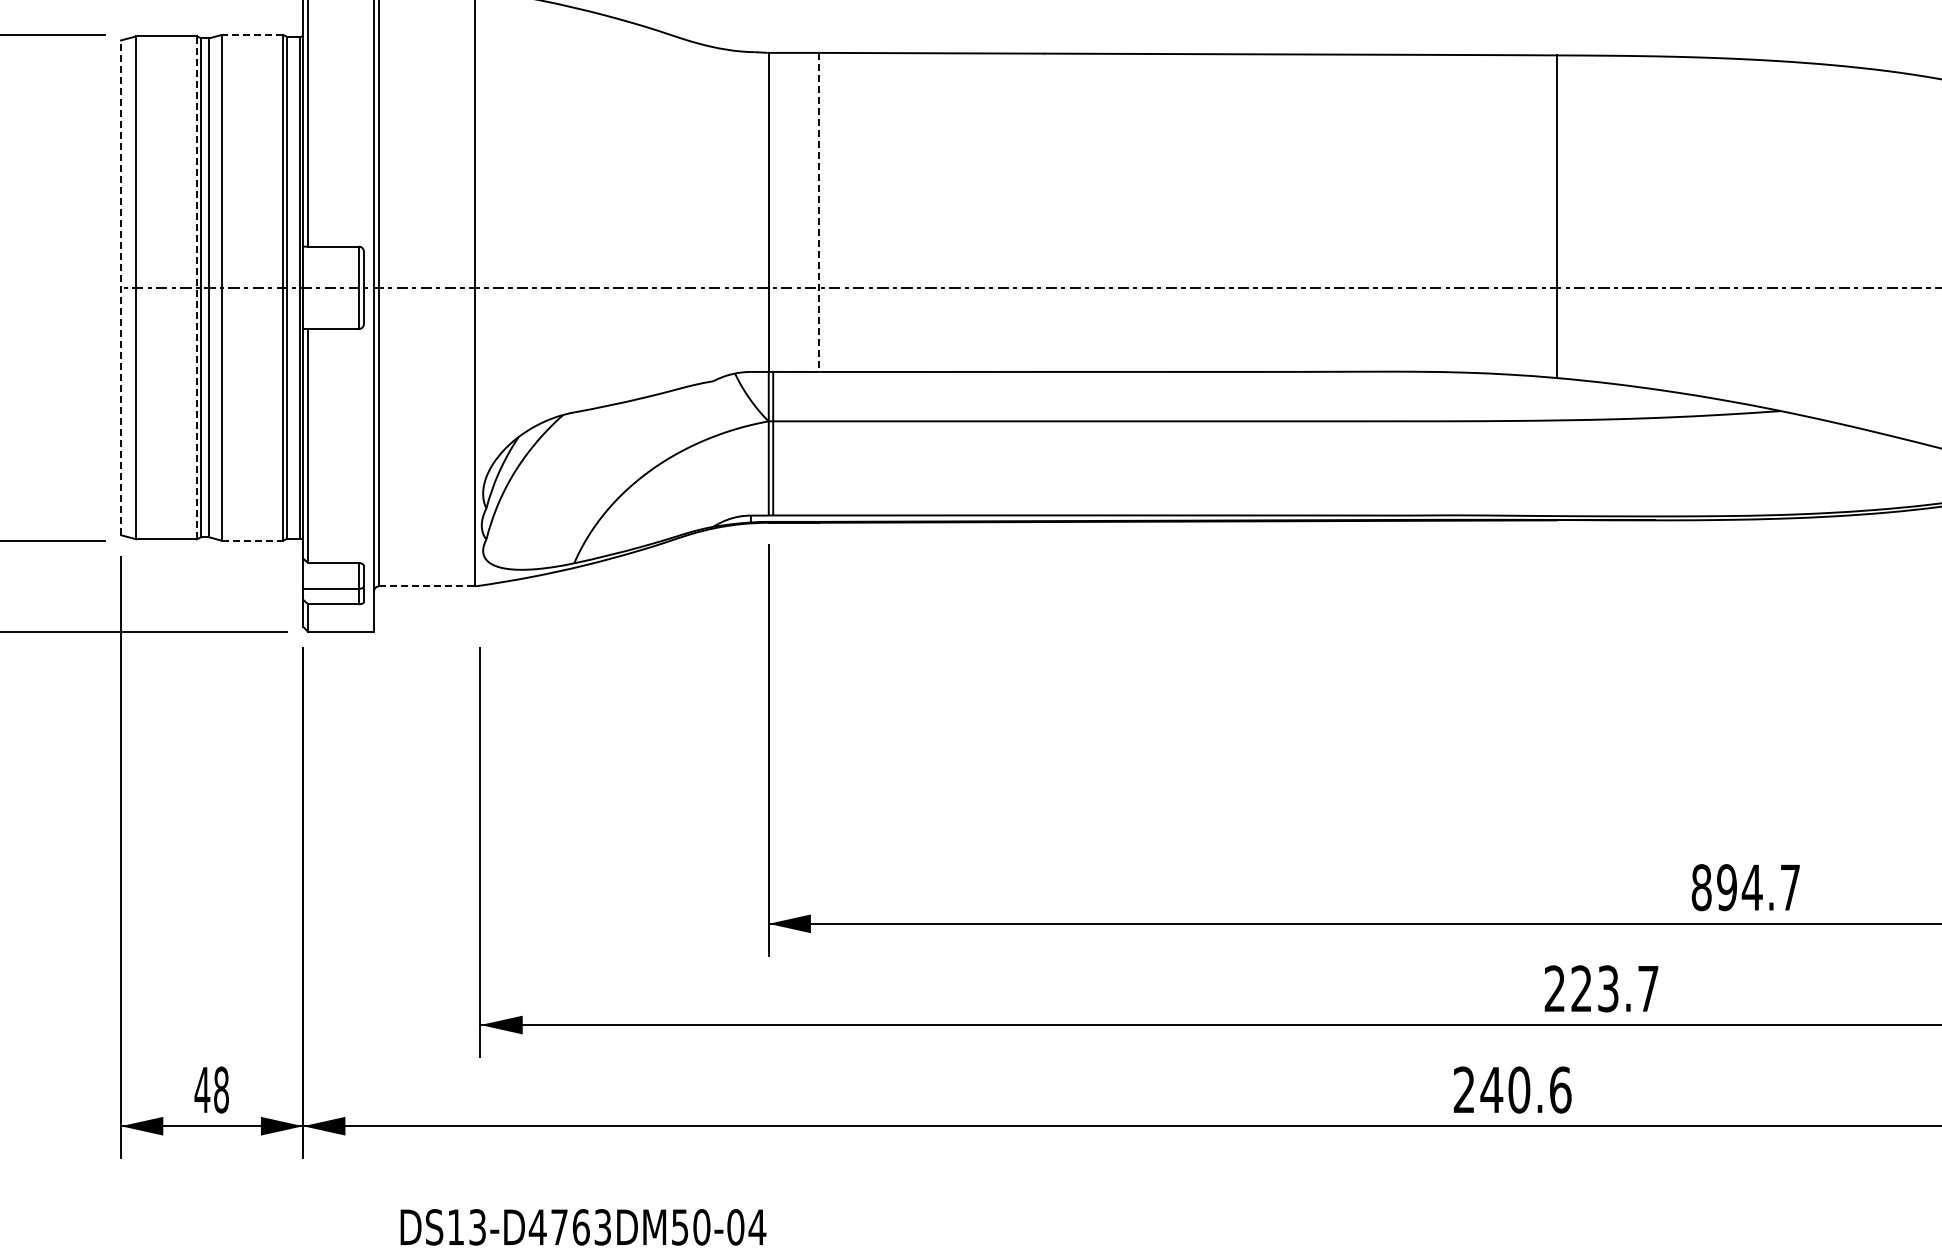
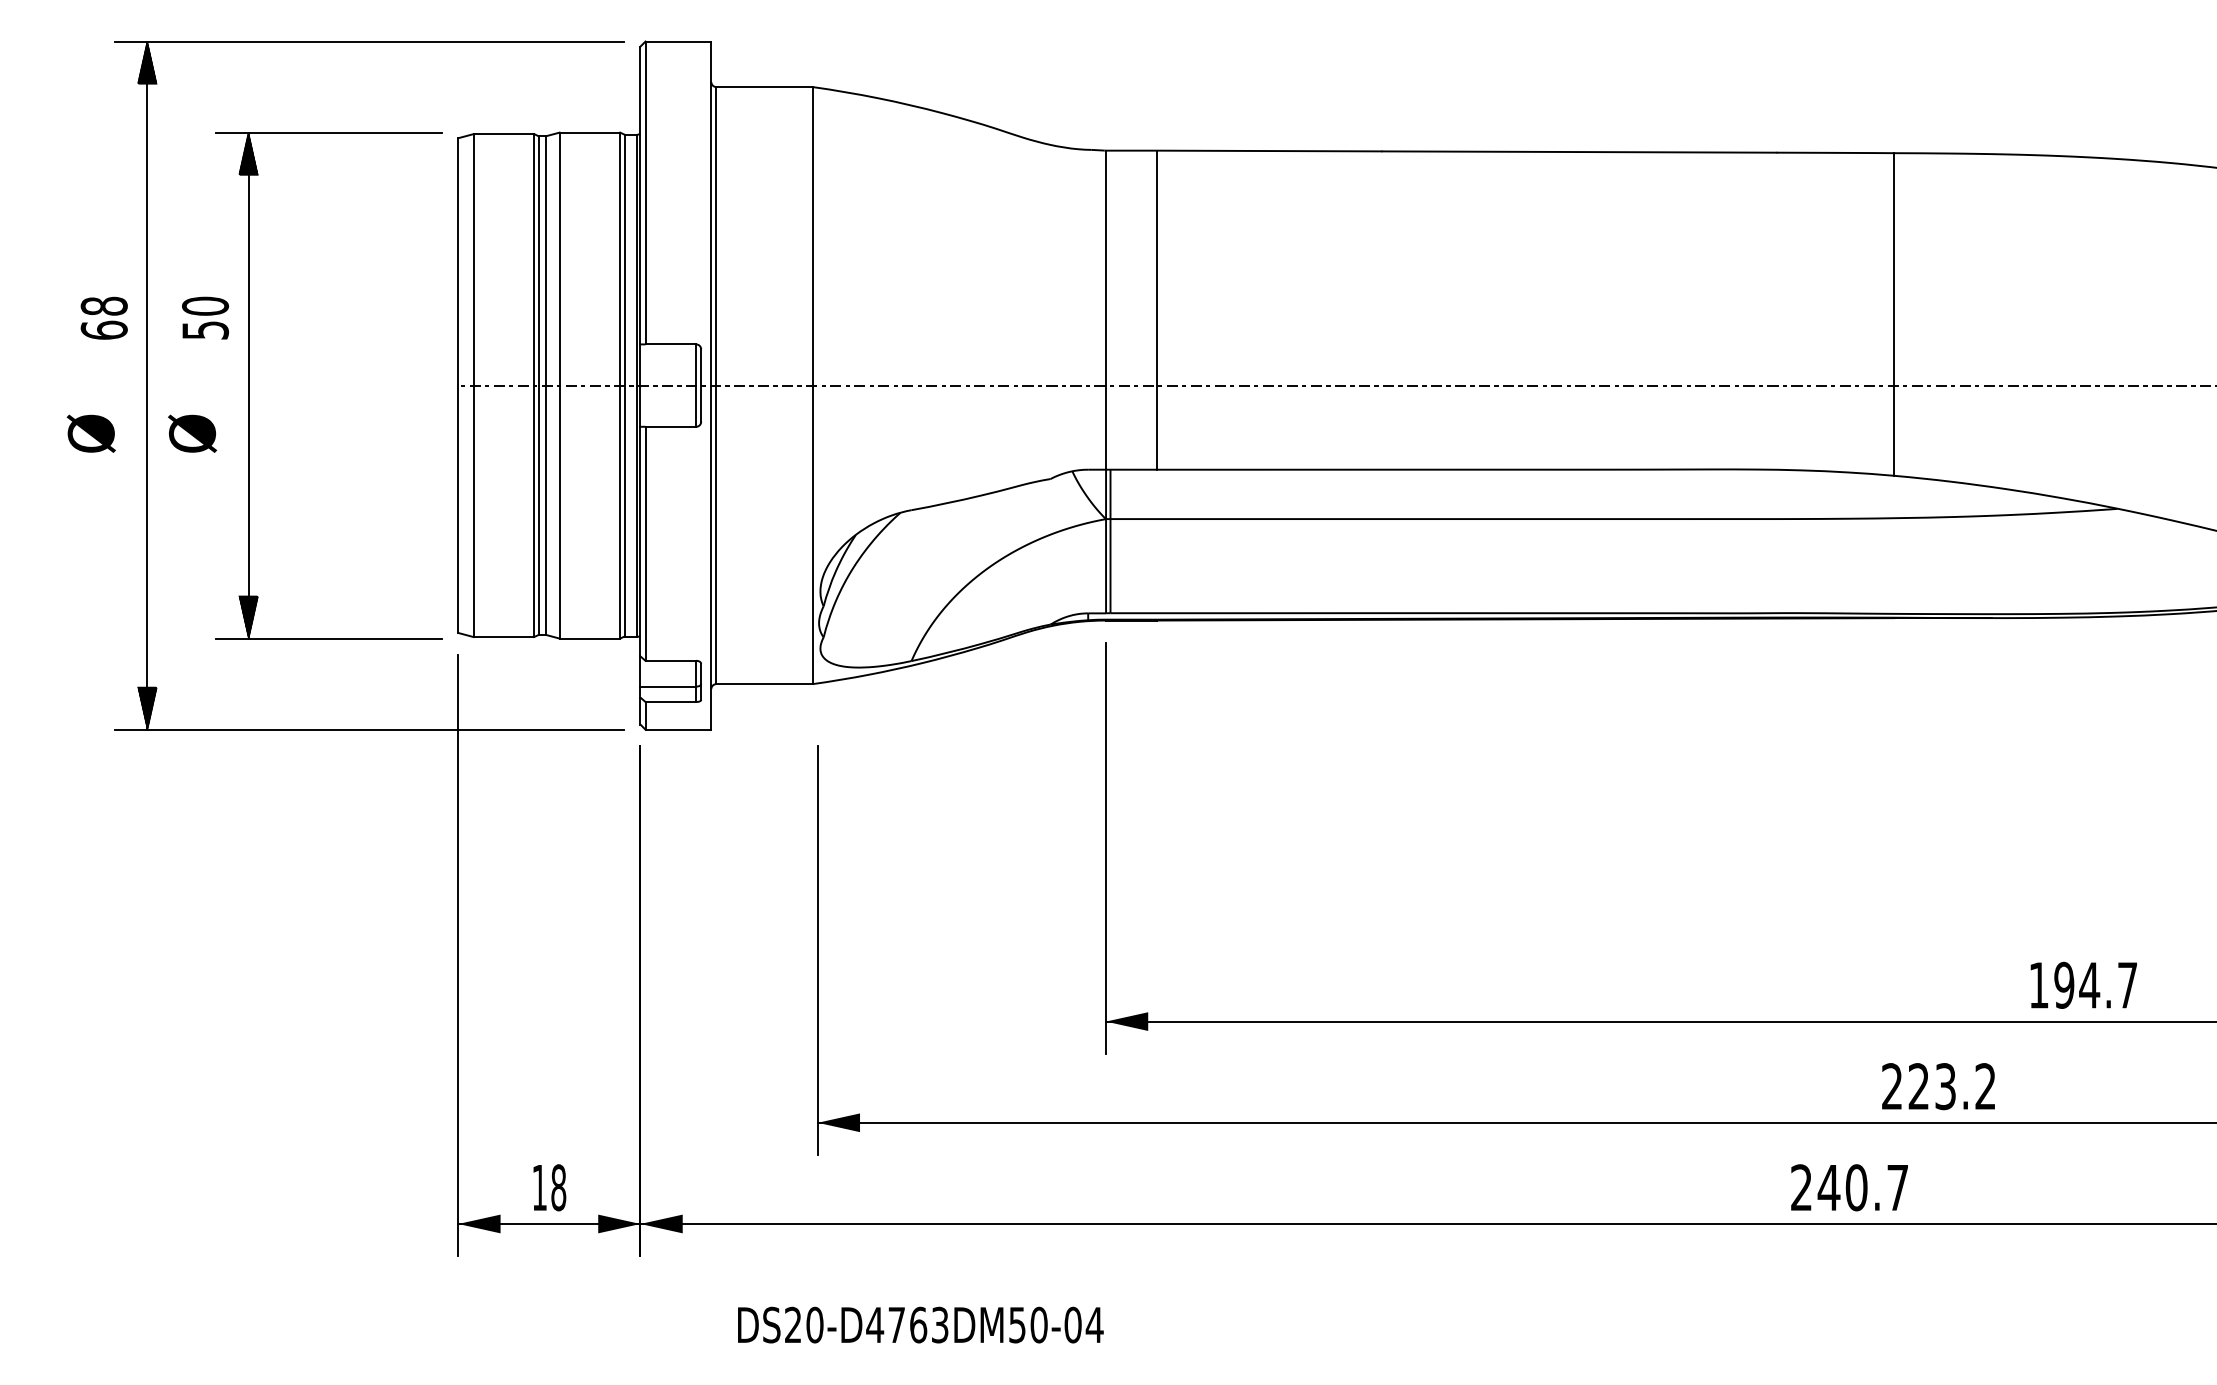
line: (252, 34) -> (589, 132), dashed -> solid
line: (819, 212) -> (1156, 310), dashed -> solid
line: (121, 287) -> (458, 385), dashed -> solid
line: (197, 287) -> (534, 385), dashed -> solid
line: (253, 540) -> (590, 638), dashed -> solid
line: (428, 586) -> (765, 684), dashed -> solid
text: (1701, 886) -> (2038, 984), 894.7 -> 194.7
text: (1648, 988) -> (1985, 1086), 223.7 -> 223.2
text: (202, 1089) -> (539, 1187), 48 -> 18
text: (1560, 1089) -> (1897, 1187), 240.6 -> 240.7
text: (467, 1226) -> (804, 1324), DS13-D4763DM50-04 -> DS20-D4763DM50-04

